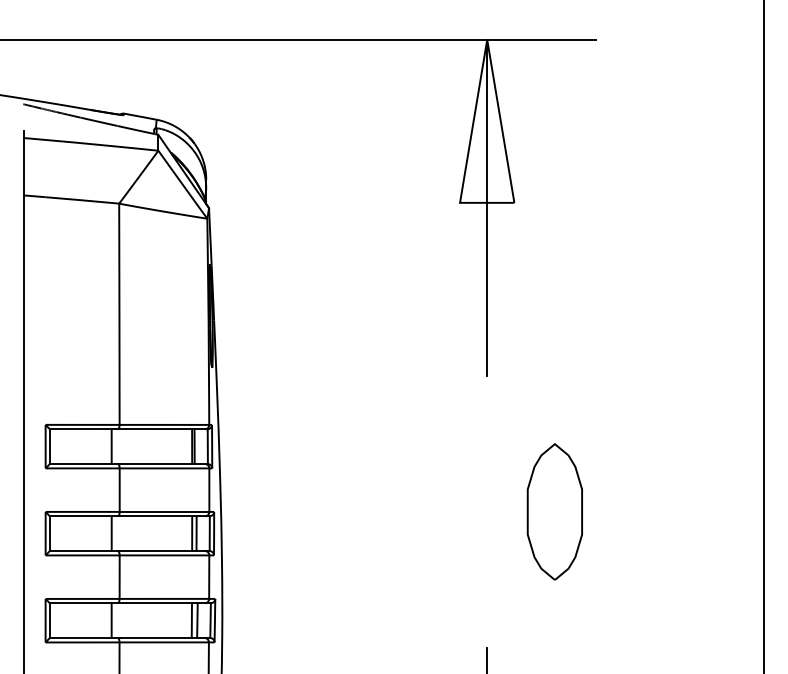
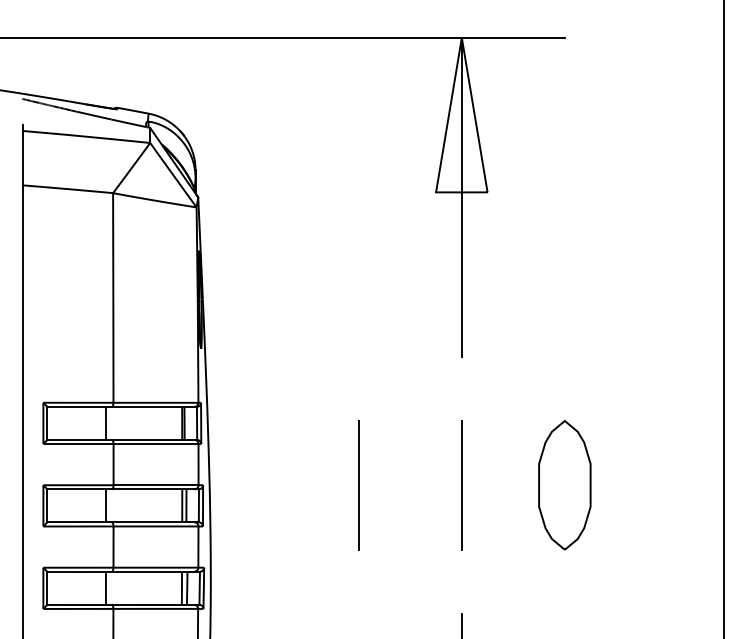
part: (554, 511) -> (564, 484), moved
line: (378, 512) -> (358, 485), added
line: (487, 512) -> (462, 485), added

